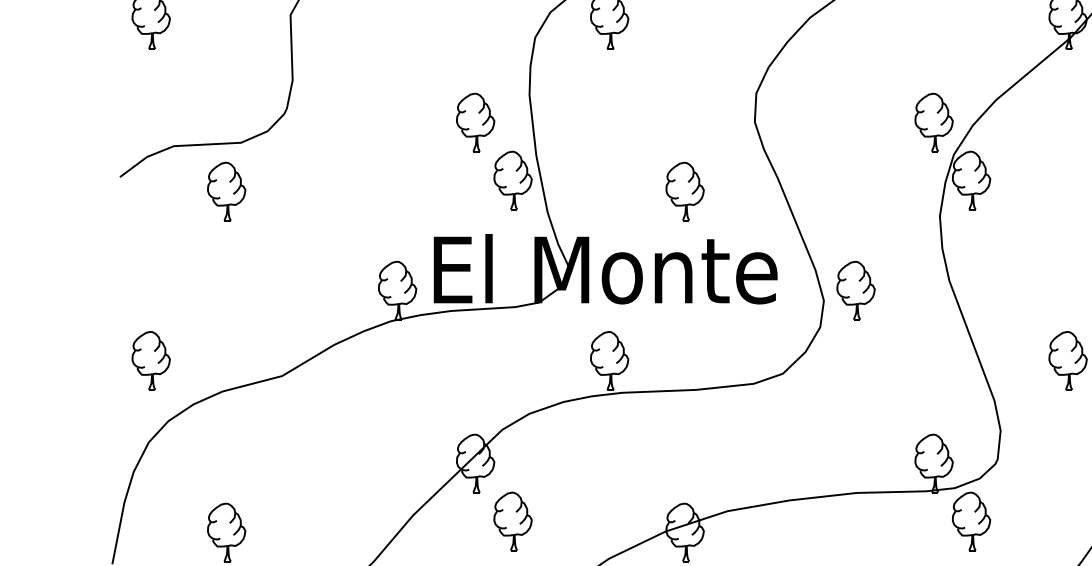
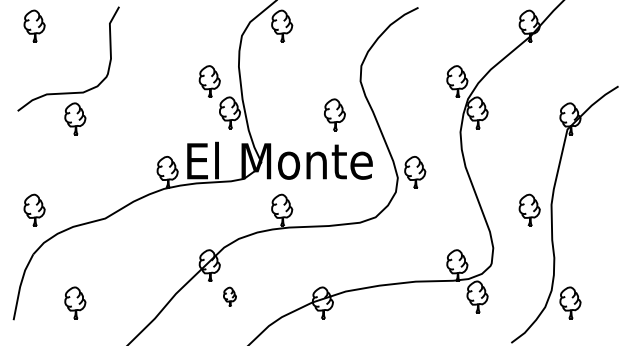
part: (684, 190) -> (334, 114), moved
part: (512, 520) -> (229, 296), size x0.6

